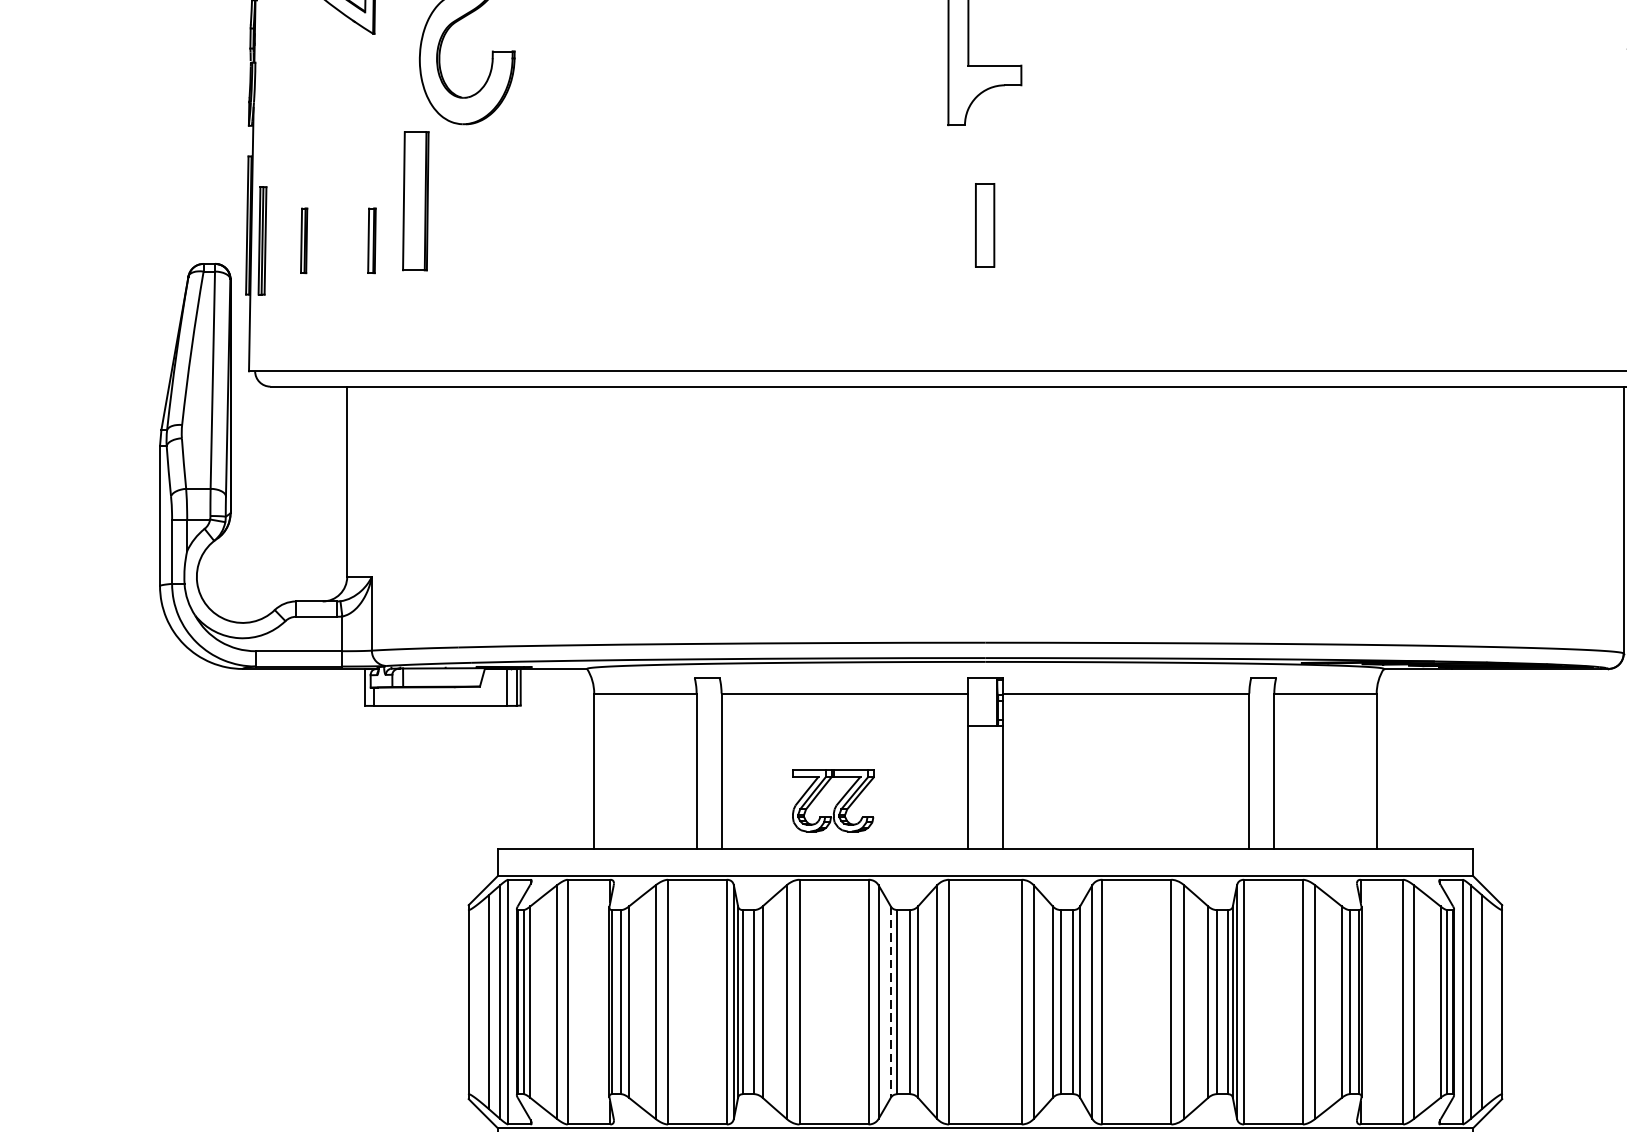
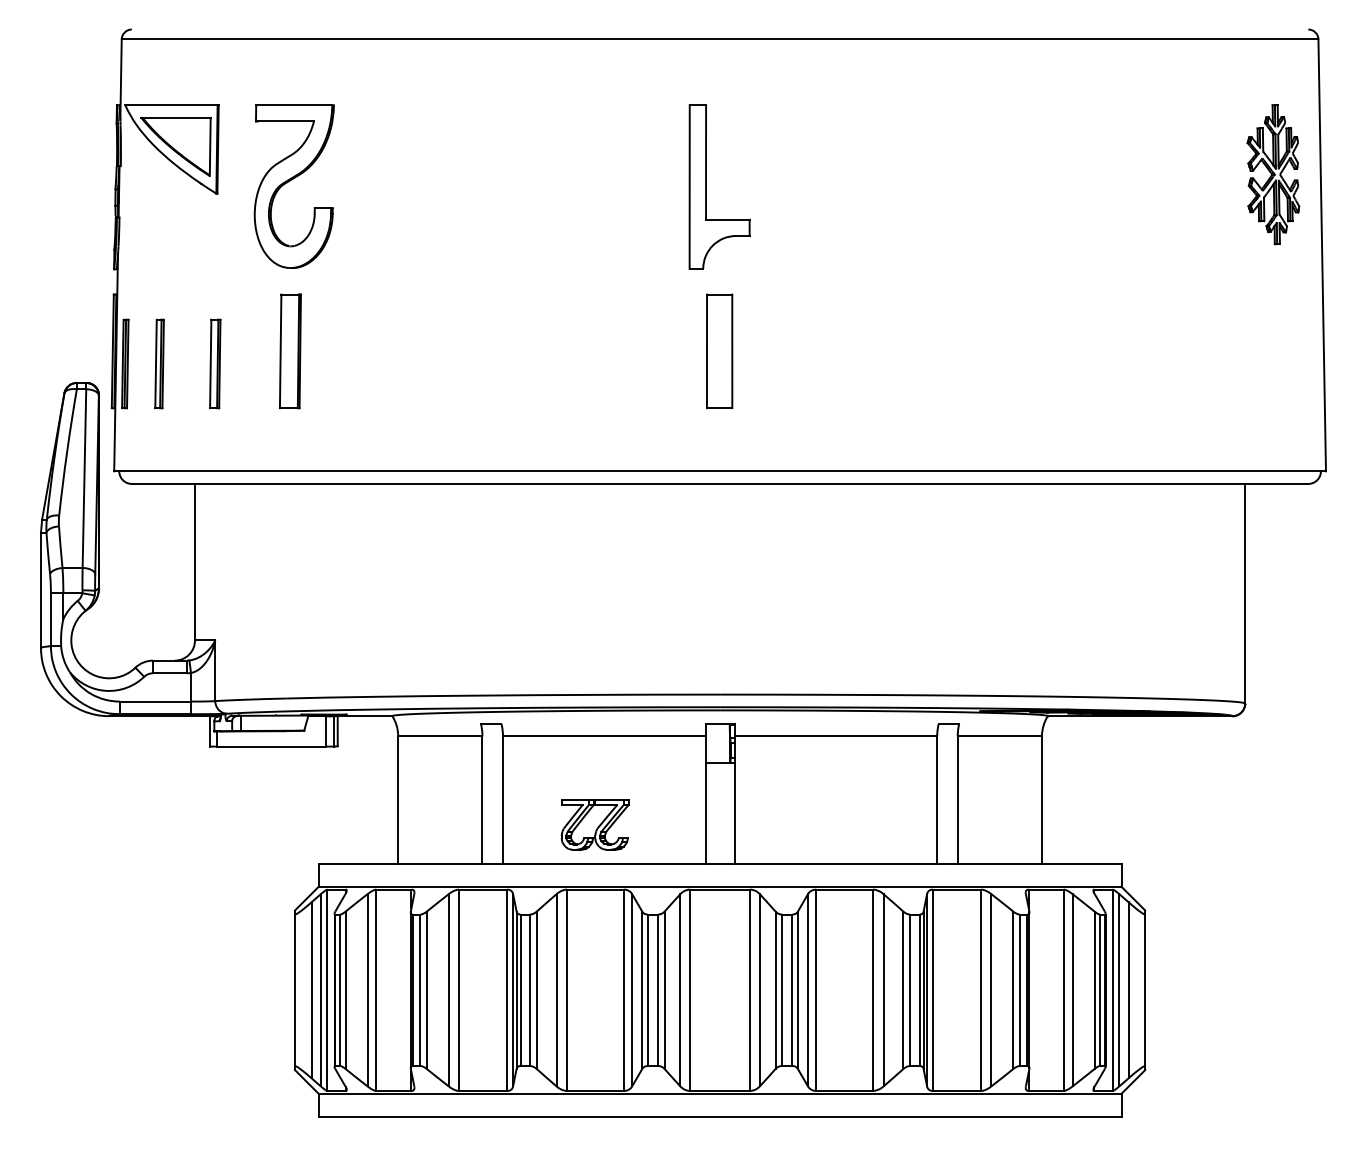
part: (415, 201) -> (290, 351), moved
part: (984, 224) -> (719, 350), size x1.67
part: (304, 240) -> (159, 363), size x1.67
part: (372, 240) -> (215, 363), size x1.67
line: (891, 1002) -> (642, 990), dashed -> solid

